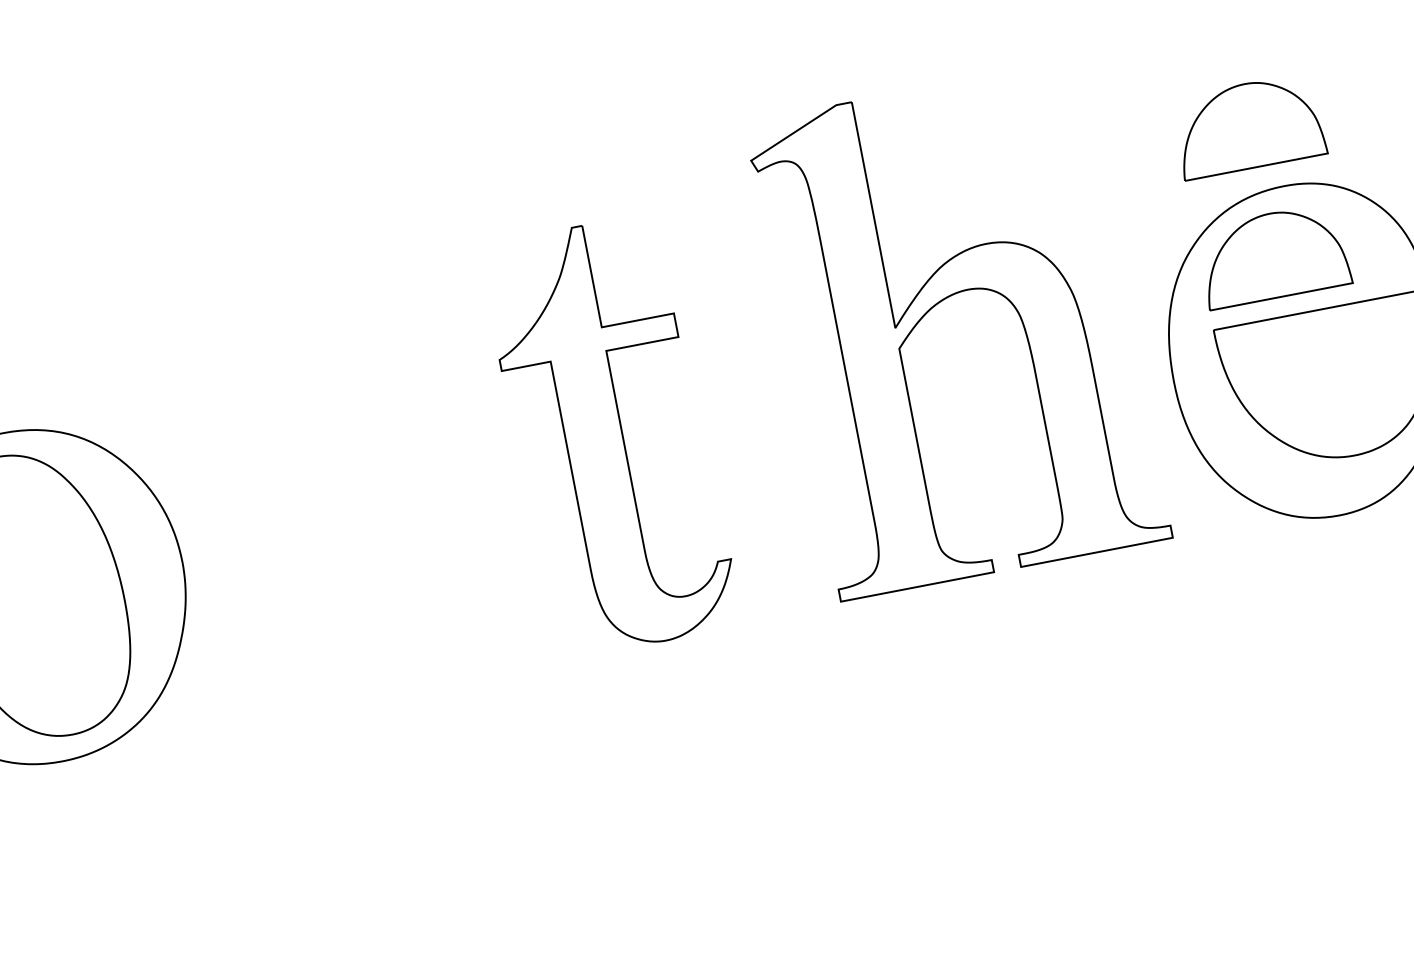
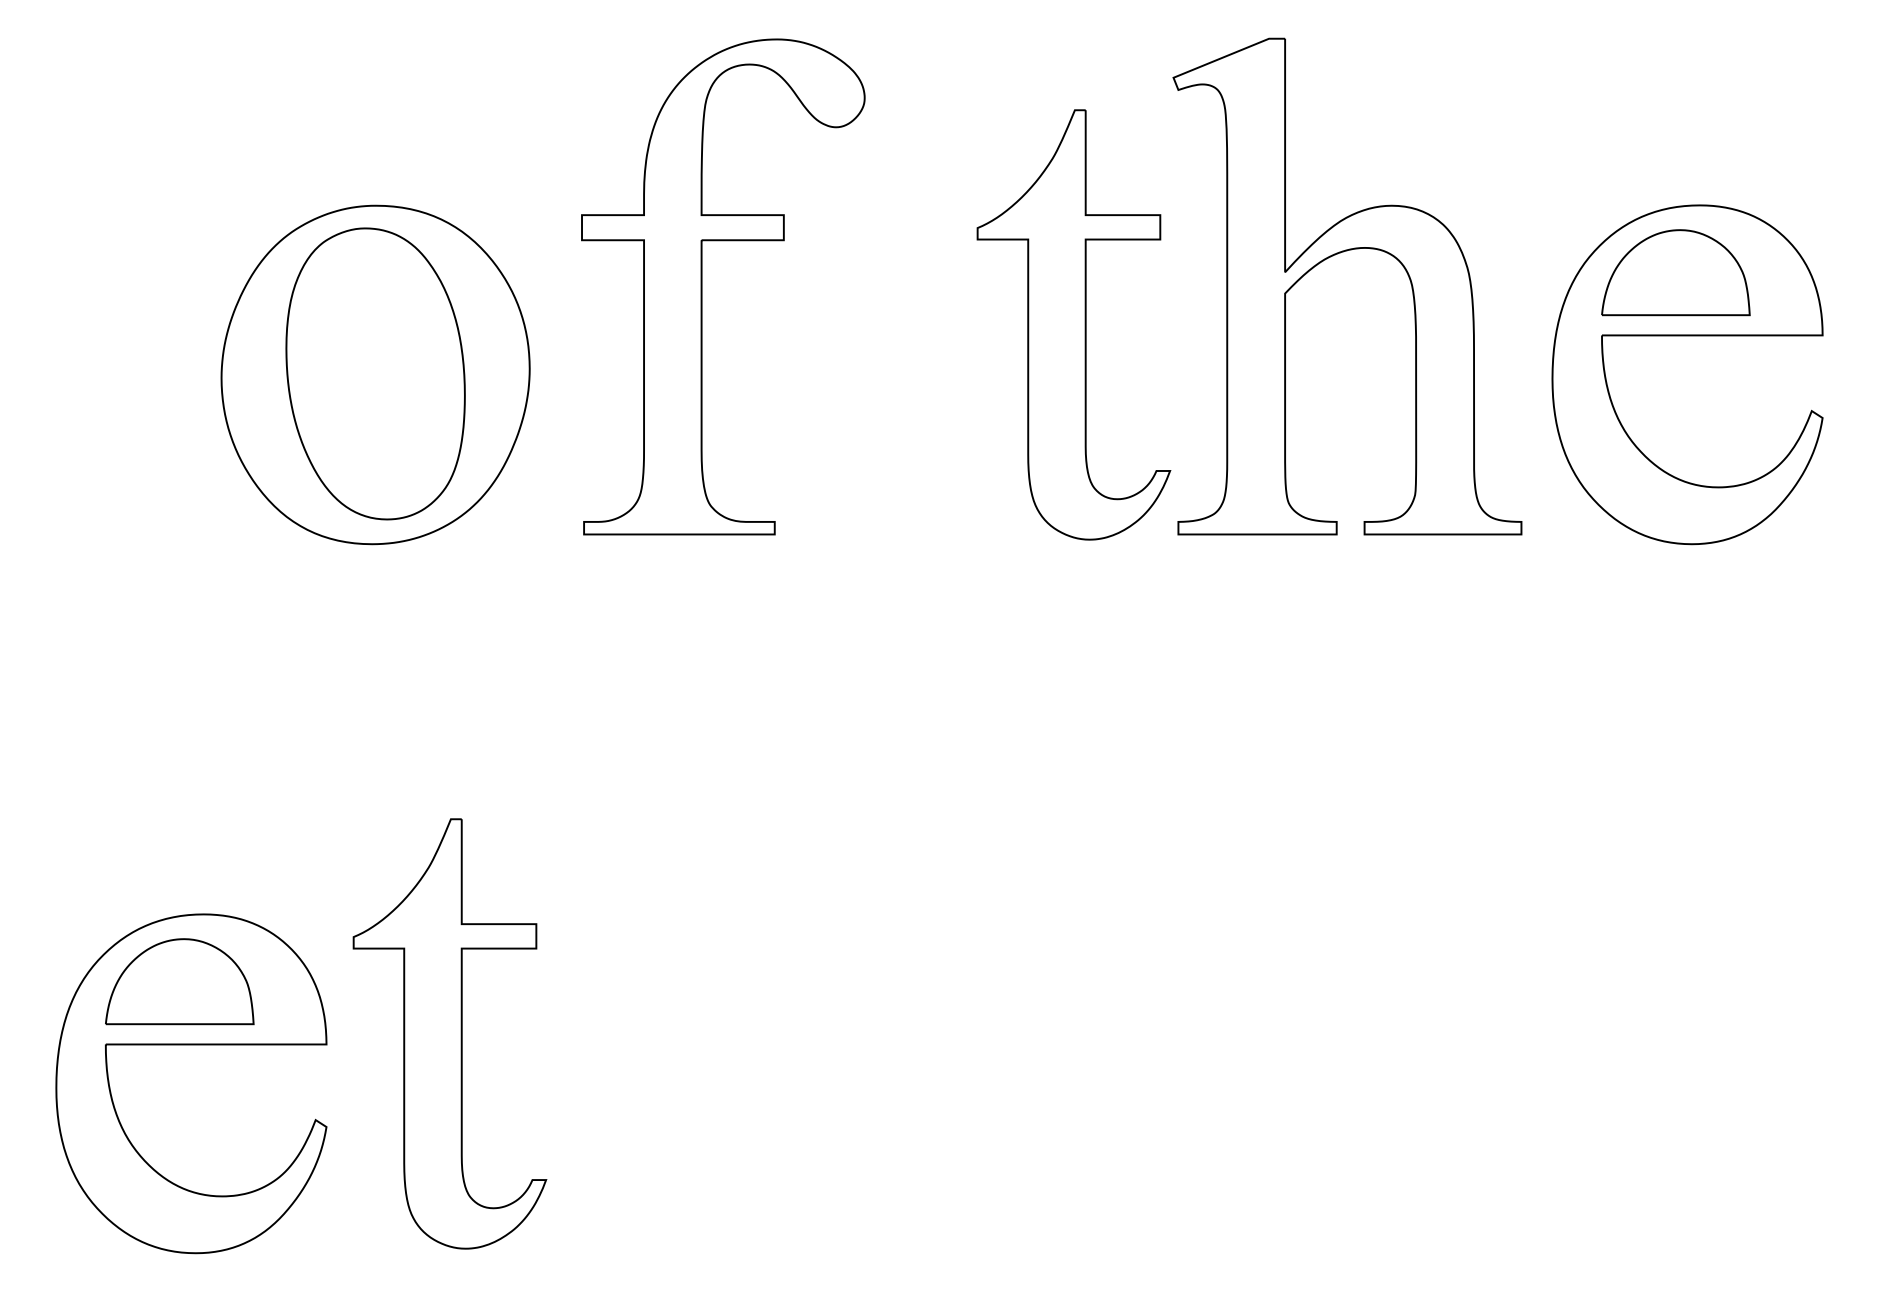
part: (1248, 125) -> (1675, 138), removed
part: (610, 435) -> (1073, 324), moved
part: (334, 450) -> (702, 286), added

